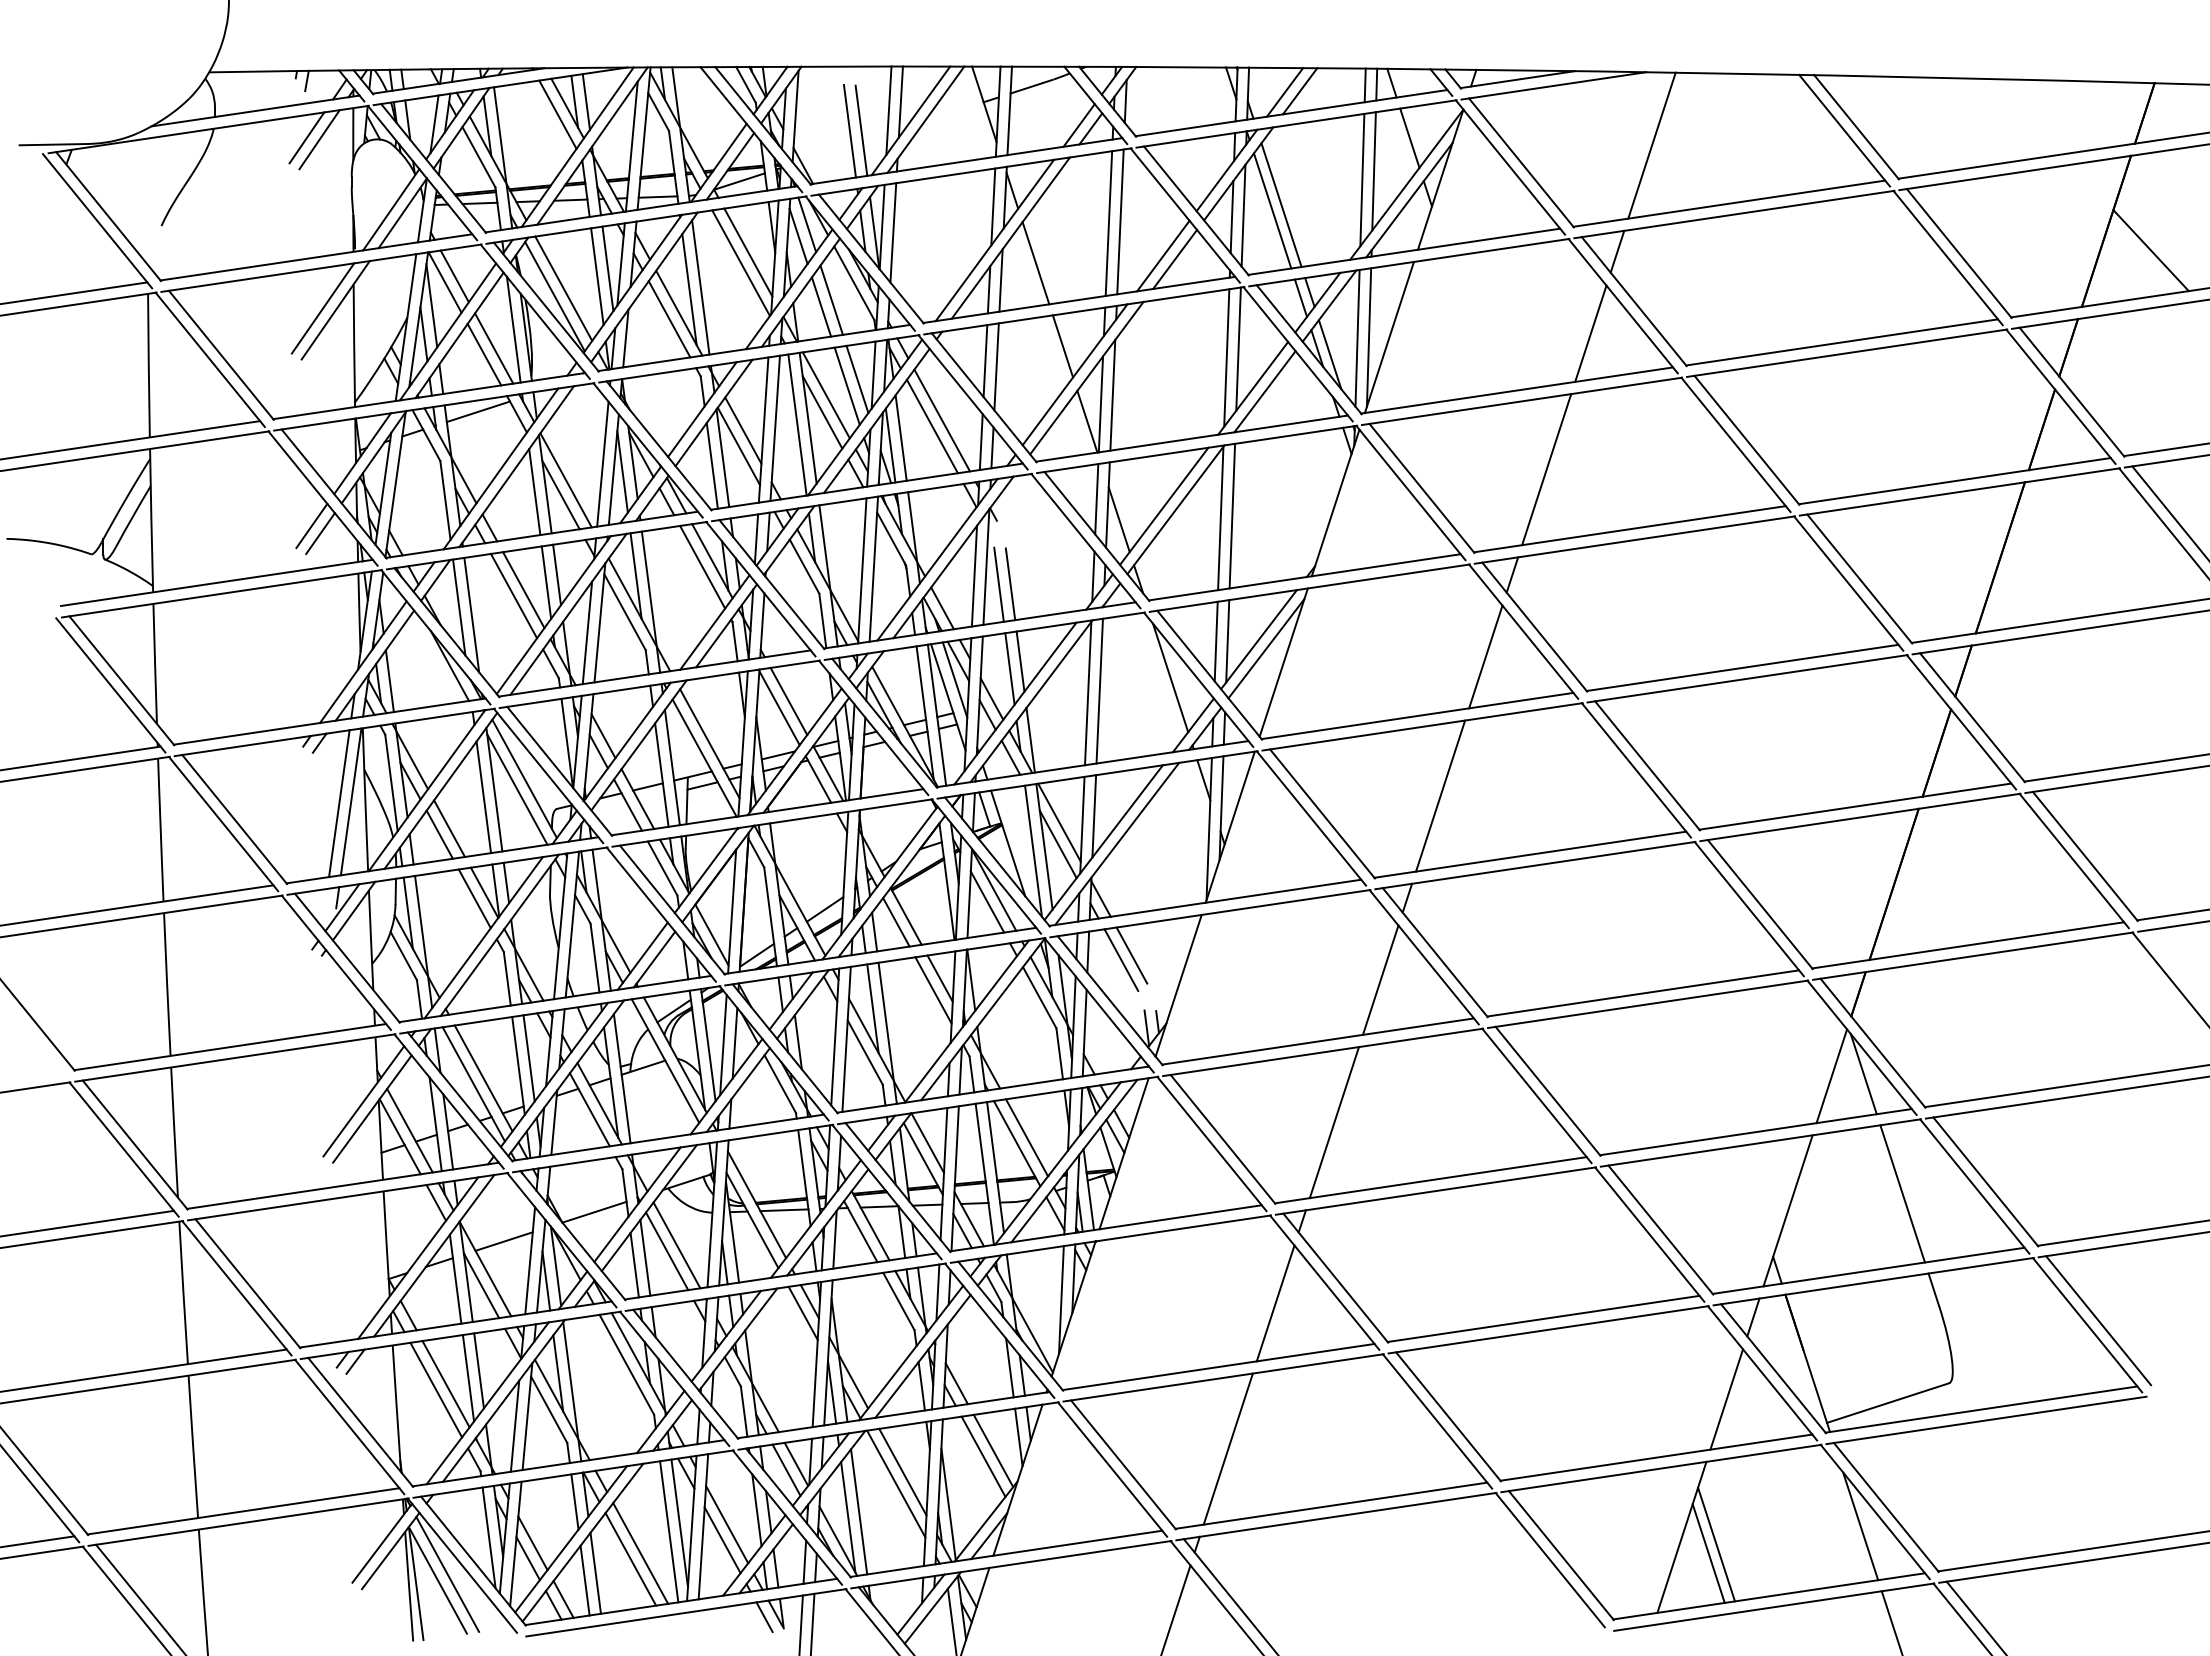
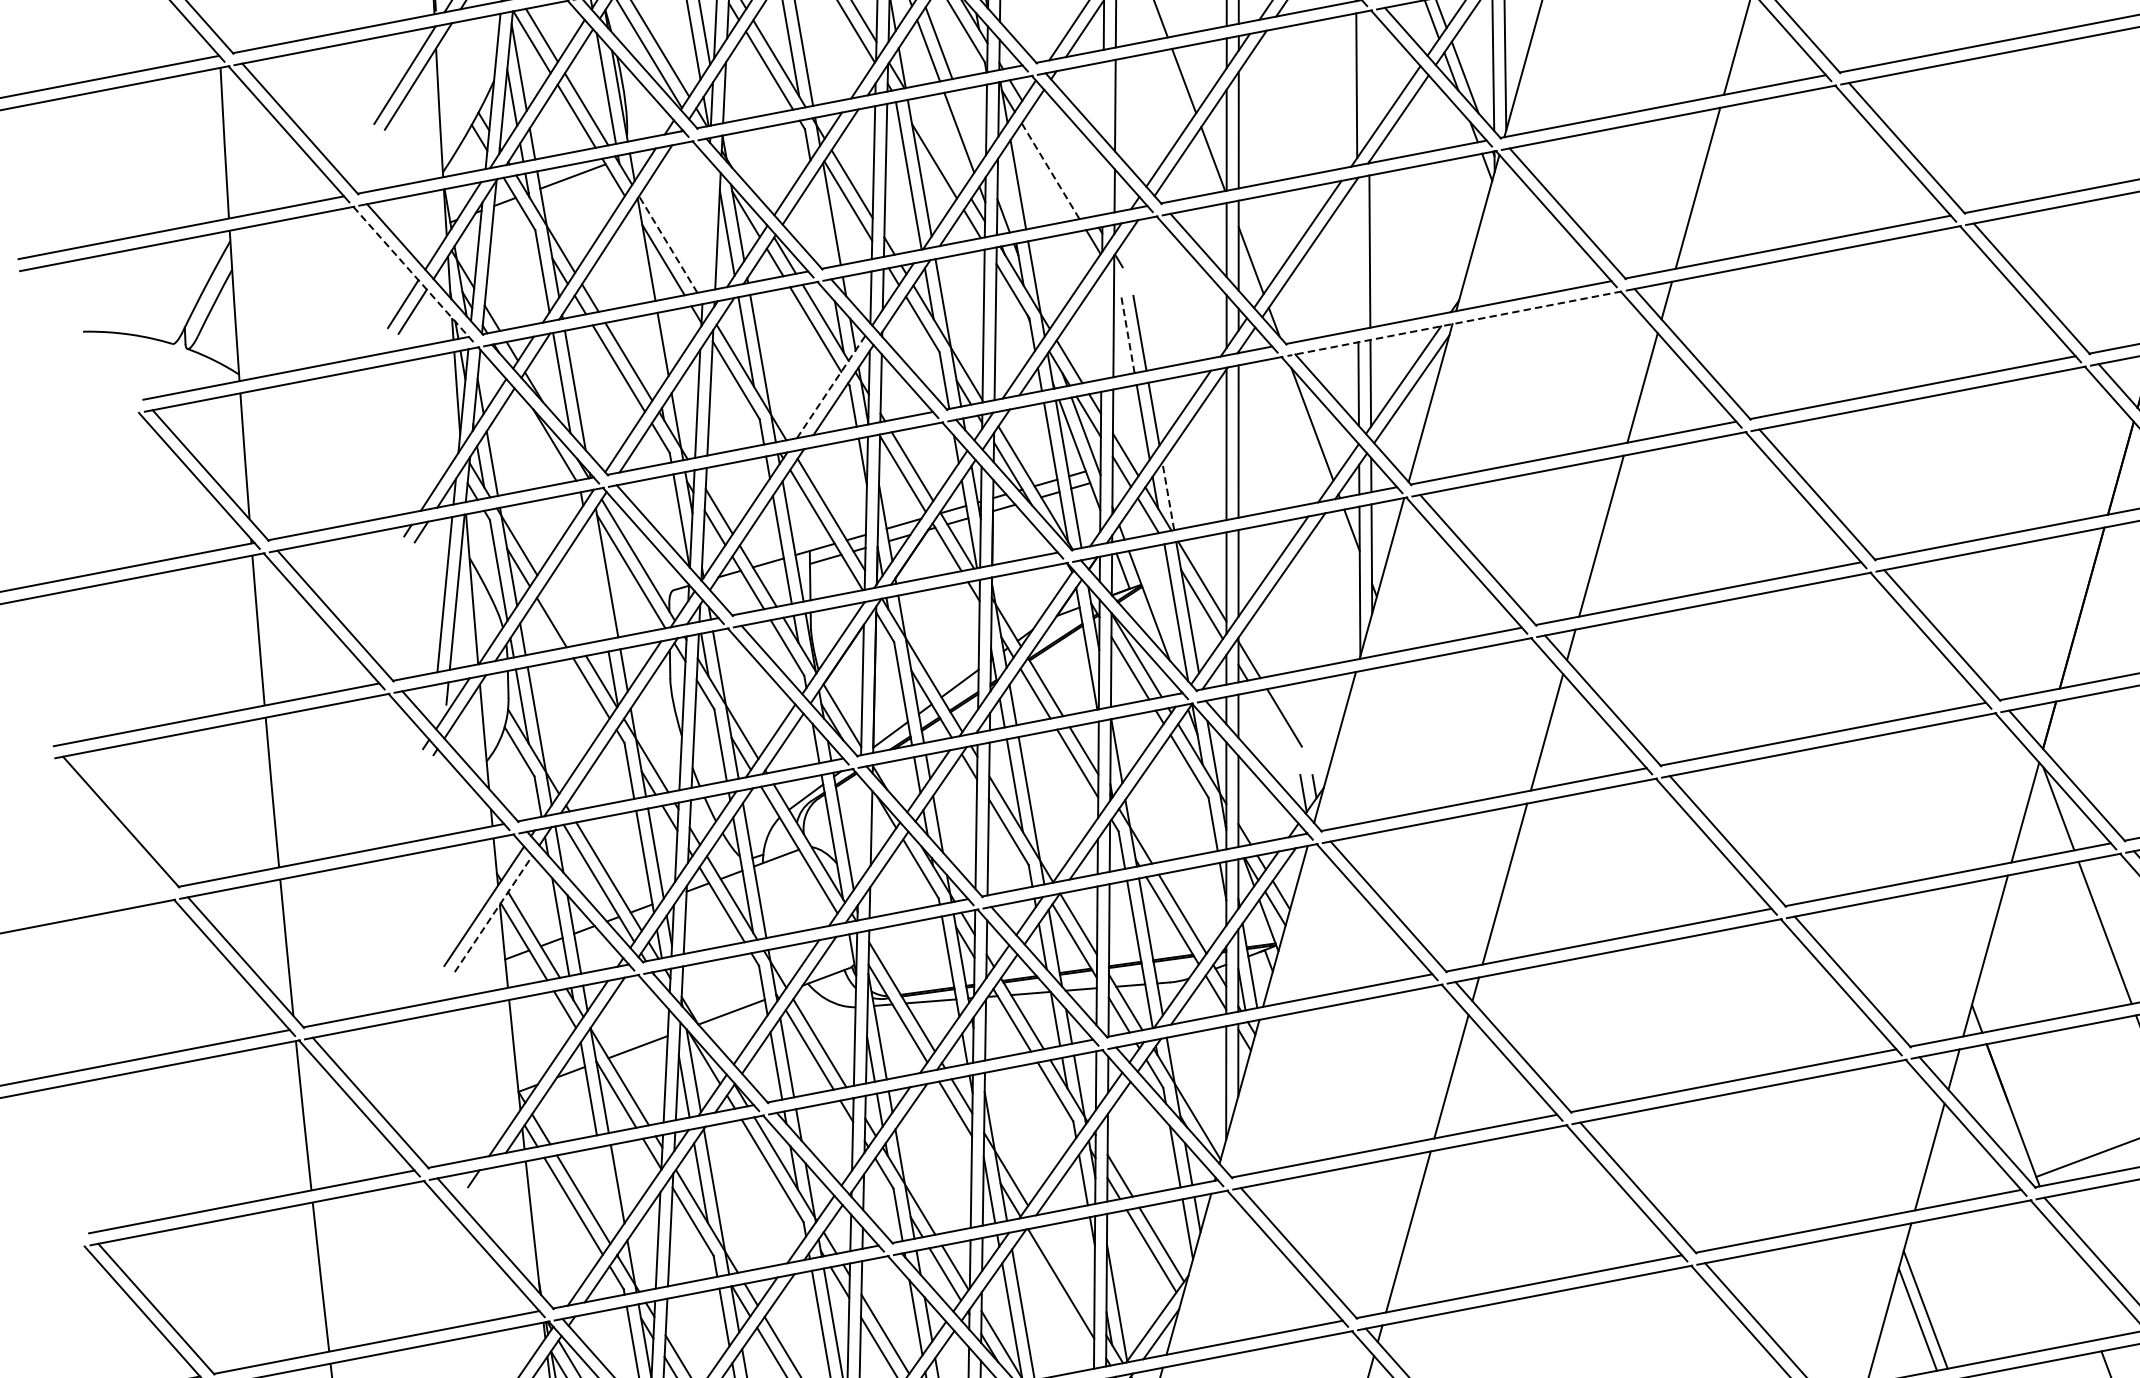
line: (1238, 348) -> (1368, 75), removed
line: (985, 361) -> (1103, 100), removed
line: (857, 379) -> (969, 125), removed
line: (825, 395) -> (936, 143), removed
line: (942, 420) -> (1060, 164), removed
line: (932, 427) -> (1050, 172), solid -> dashed
line: (980, 441) -> (1101, 184), removed
line: (890, 445) -> (1007, 193), removed
line: (602, 463) -> (705, 225), removed
line: (711, 465) -> (820, 222), removed
line: (566, 480) -> (668, 244), solid -> dashed
line: (534, 492) -> (635, 258), removed
line: (323, 498) -> (414, 274), solid -> dashed
line: (1220, 518) -> (1357, 254), removed
line: (974, 575) -> (1101, 325), removed
line: (546, 582) -> (652, 352), removed
line: (998, 584) -> (1127, 334), solid -> dashed
line: (1309, 588) -> (1454, 324), solid -> dashed
line: (714, 622) -> (830, 387), solid -> dashed
line: (1030, 740) -> (1168, 496), solid -> dashed
line: (483, 797) -> (596, 581), removed
line: (449, 828) -> (561, 615), removed
line: (1121, 960) -> (1273, 723), removed
line: (723, 1044) -> (859, 830), removed
line: (372, 1108) -> (493, 913), solid -> dashed
line: (355, 1361) -> (487, 1179), removed
line: (468, 1378) -> (606, 1192), removed
line: (902, 1471) -> (1067, 1270), removed
line: (1860, 1526) -> (2076, 1284), removed

